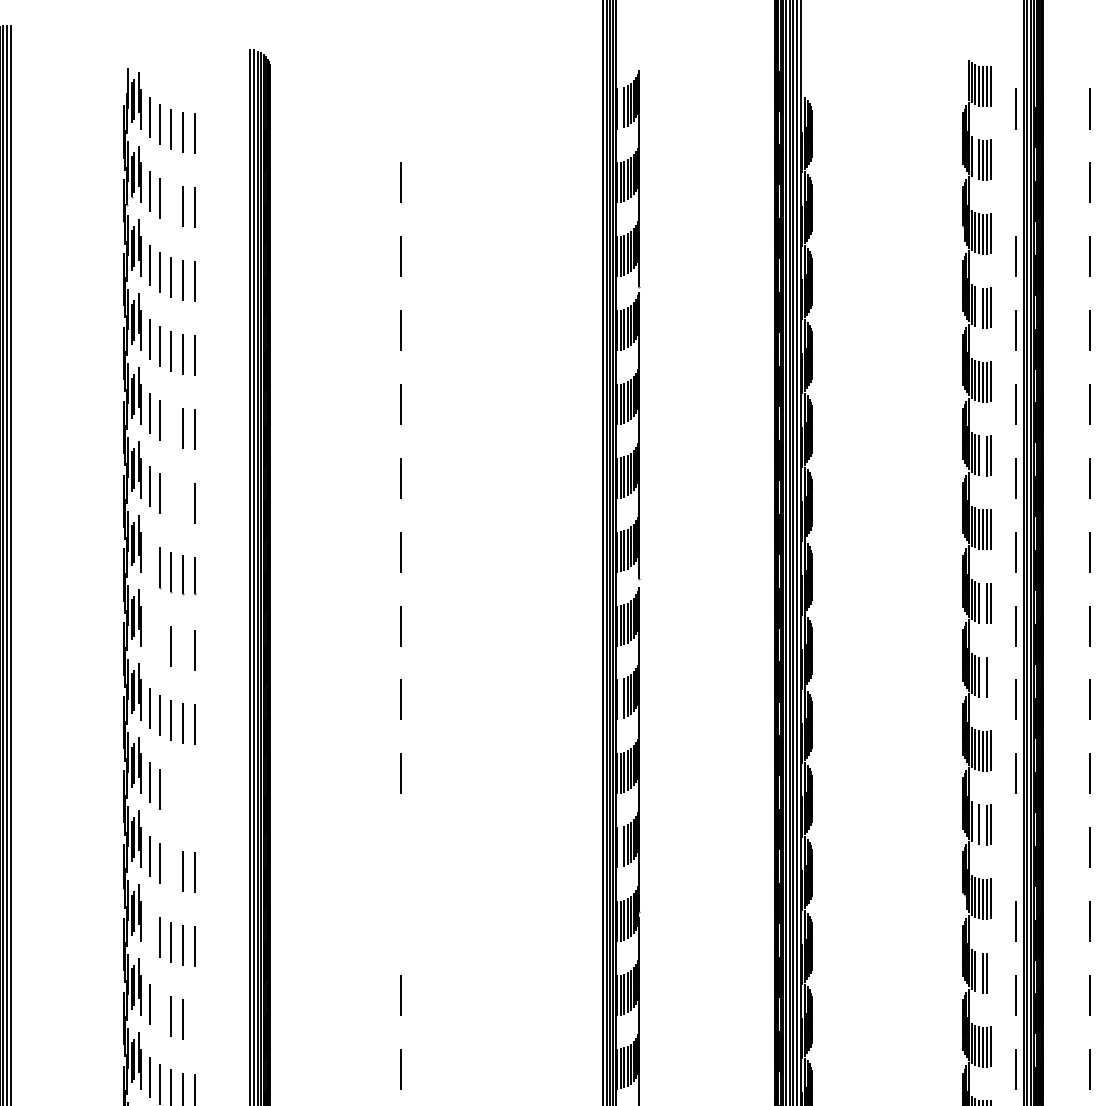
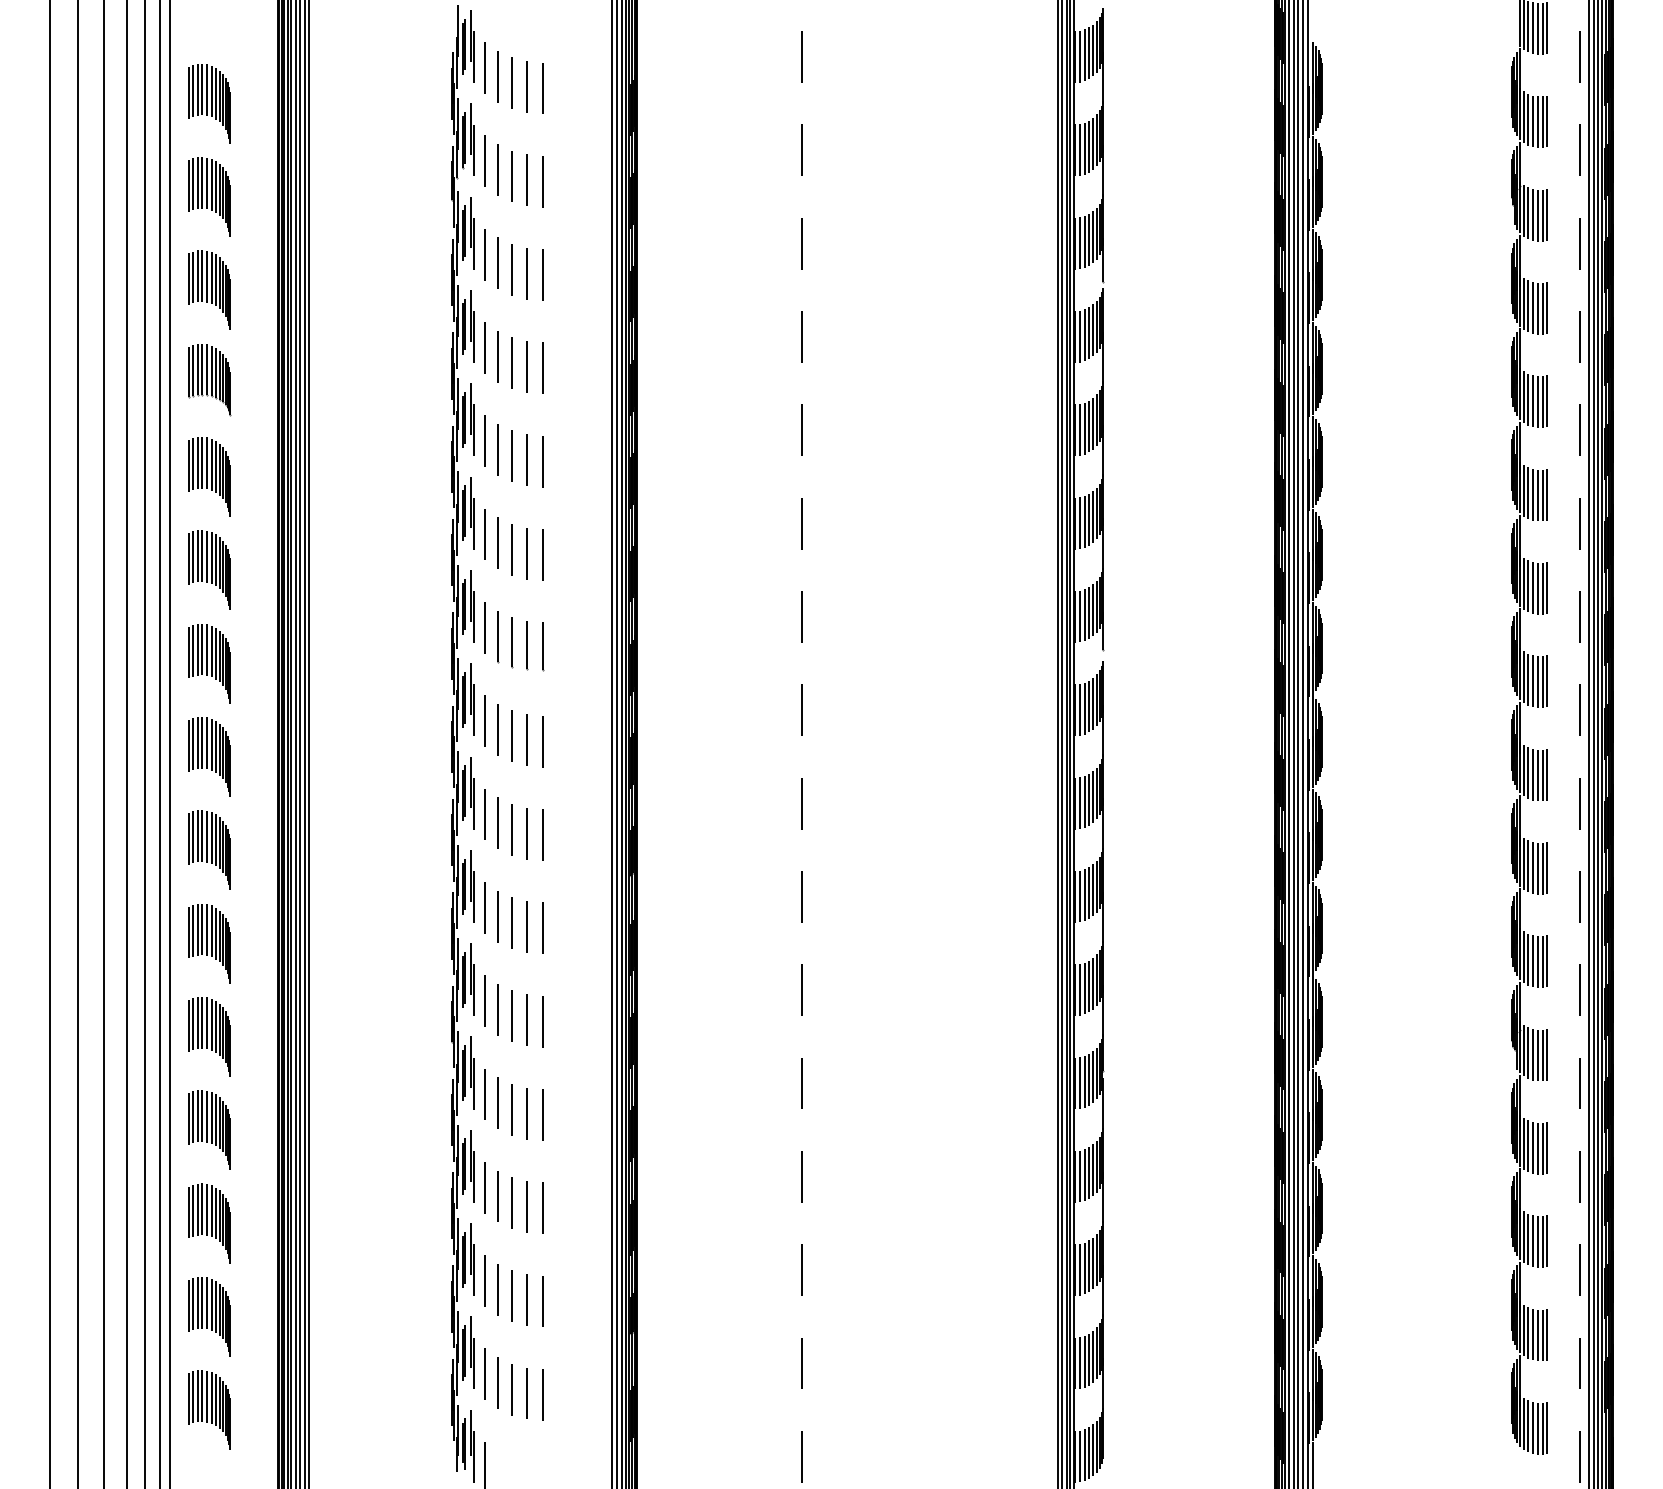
line: (621, 108) -> (1080, 56), added
line: (400, 109) -> (802, 57), added
line: (975, 158) -> (1528, 119), added
line: (1016, 182) -> (1579, 150), added
line: (171, 203) -> (512, 176), added
line: (978, 308) -> (1532, 308), added
line: (170, 424) -> (511, 455), added
line: (982, 456) -> (1537, 495), added
line: (171, 498) -> (512, 549), added
line: (183, 501) -> (527, 553), added
line: (150, 560) -> (485, 627), added
line: (982, 604) -> (1537, 682), added
line: (150, 634) -> (485, 721), added
line: (160, 641) -> (498, 729), added
line: (182, 649) -> (526, 739), added
line: (990, 676) -> (1547, 774), added
line: (982, 677) -> (1537, 775), added
line: (621, 699) -> (1080, 803), added
line: (171, 794) -> (512, 922), added
line: (182, 797) -> (526, 926), added
line: (195, 798) -> (542, 928), added
line: (975, 823) -> (1528, 959), added
line: (982, 825) -> (1537, 962), added
line: (400, 847) -> (802, 990), added
line: (621, 847) -> (1080, 989), added
line: (1016, 847) -> (1579, 989), added
line: (171, 868) -> (512, 1016), added
line: (400, 921) -> (801, 1083), added
line: (149, 930) -> (484, 1094), added
line: (978, 972) -> (1532, 1147), added
line: (990, 972) -> (1547, 1147), added
line: (160, 1010) -> (498, 1196), added
line: (195, 1020) -> (542, 1208), added

